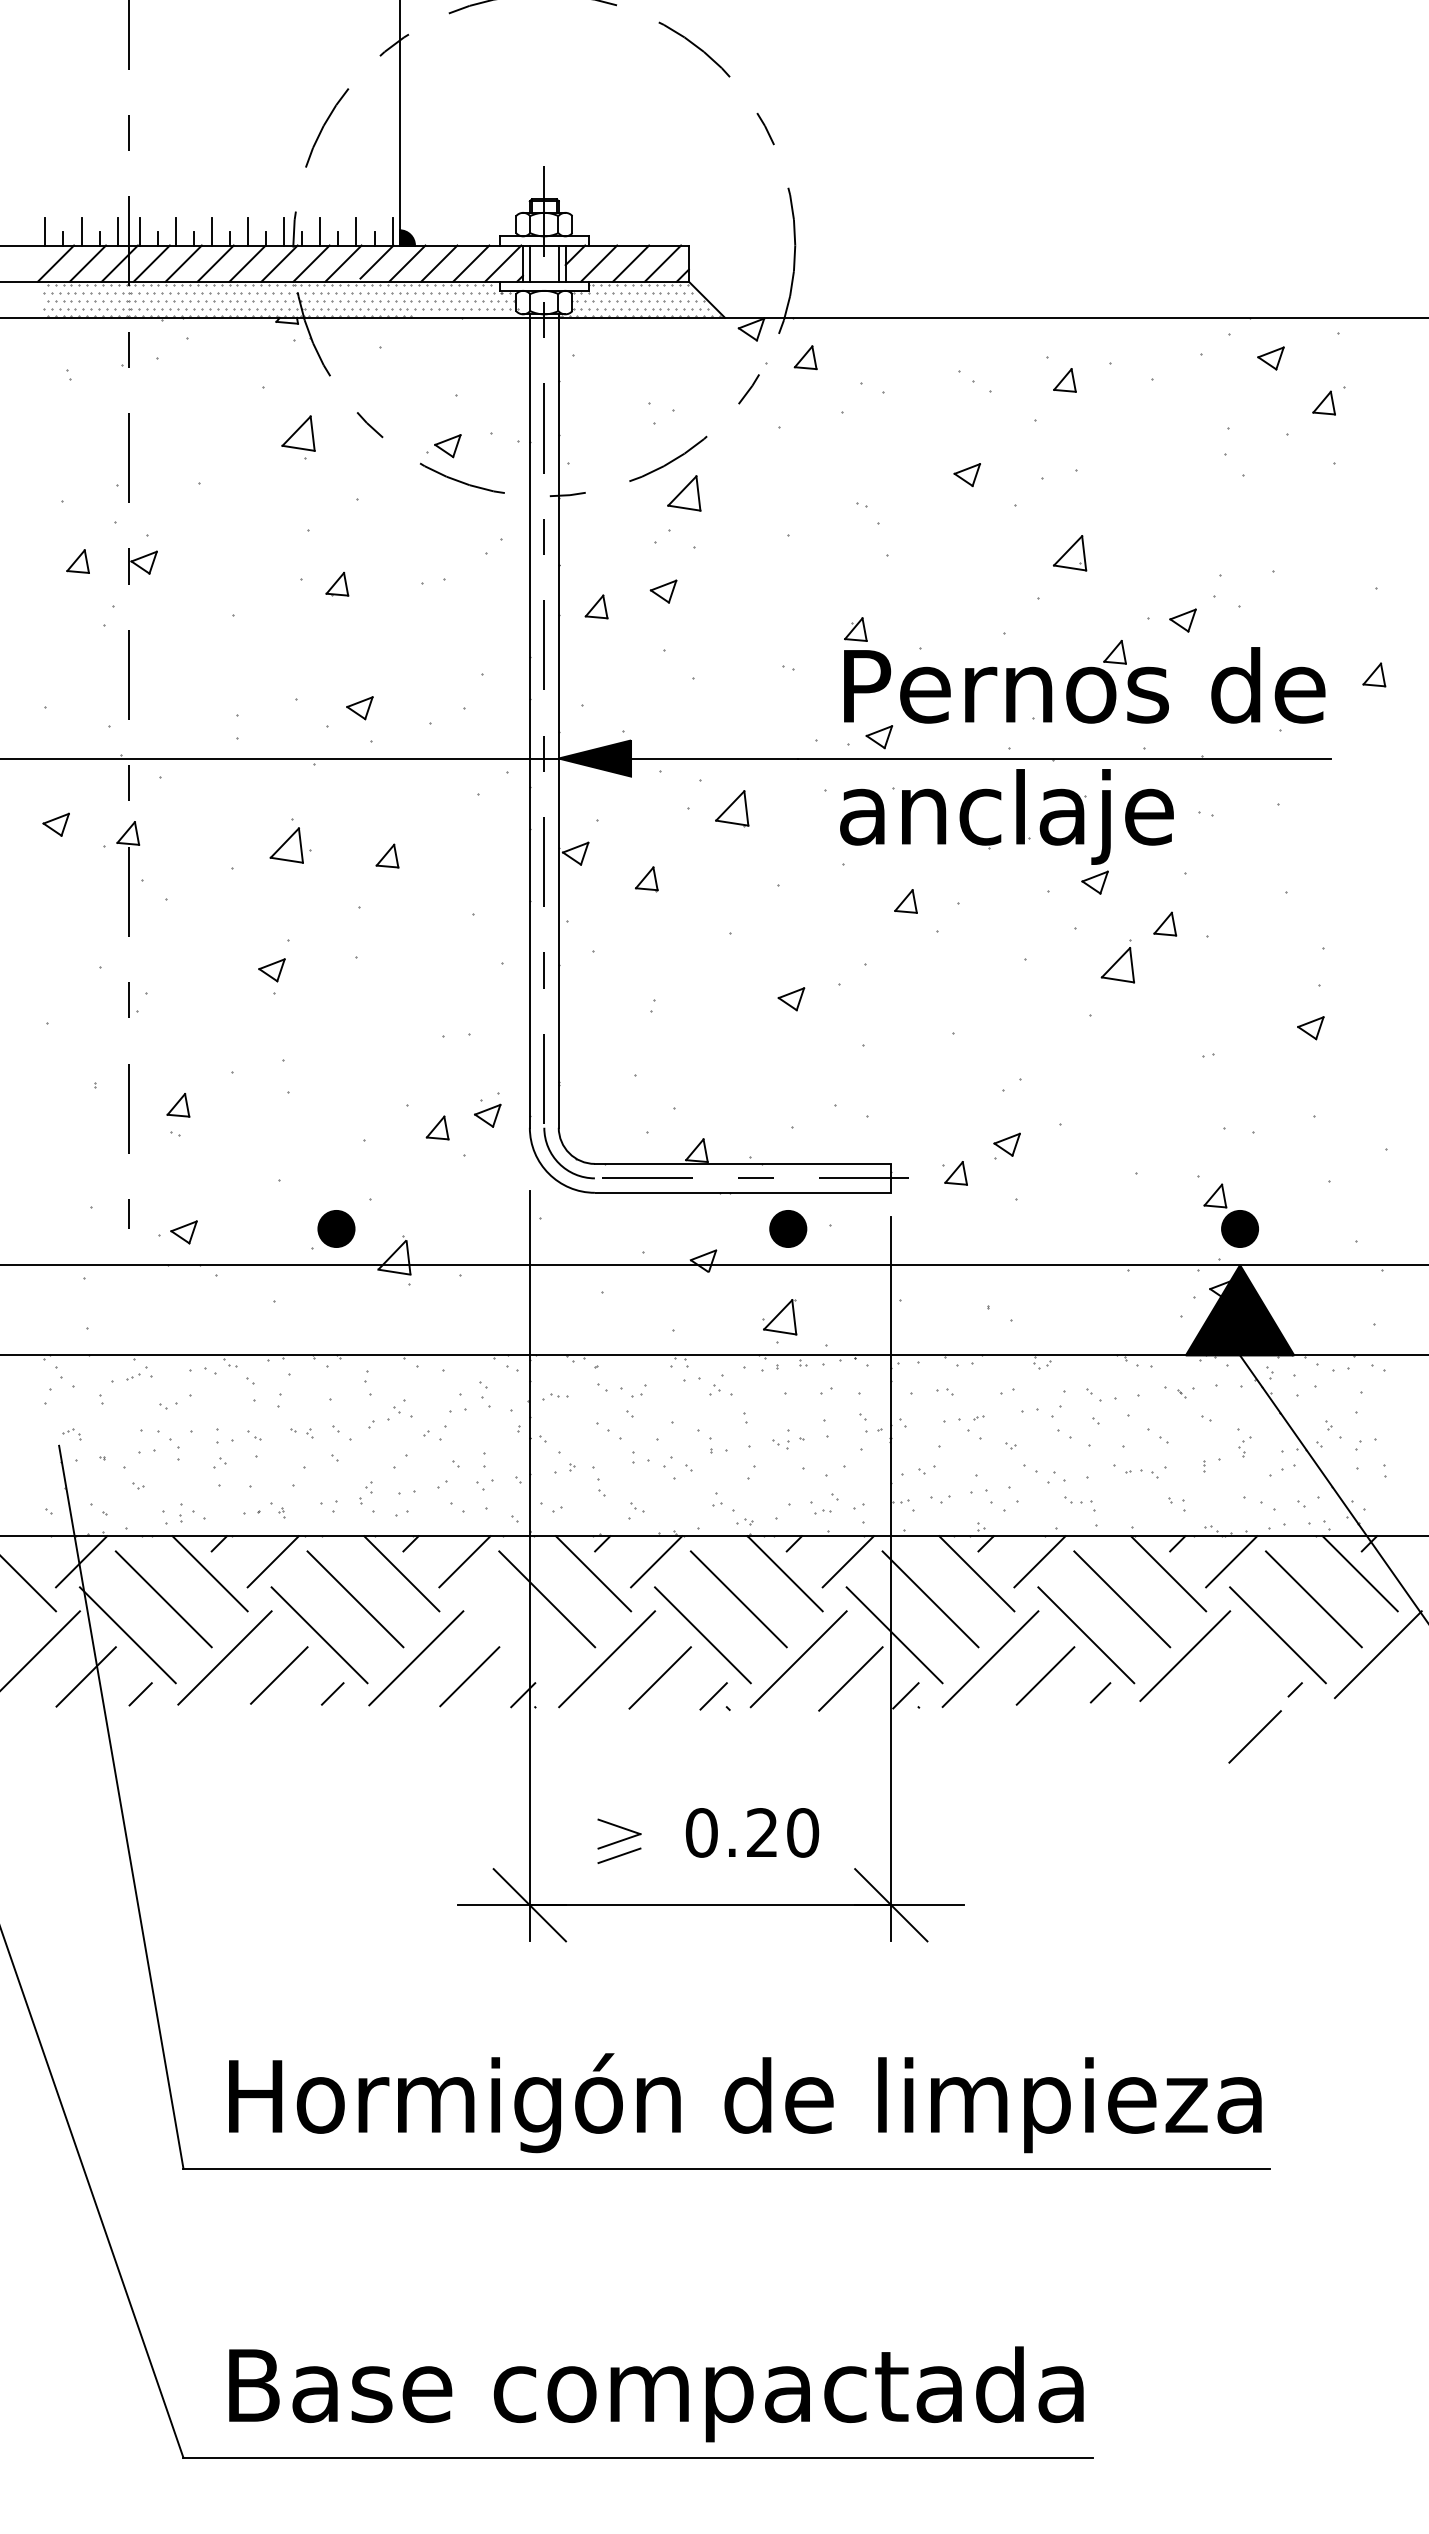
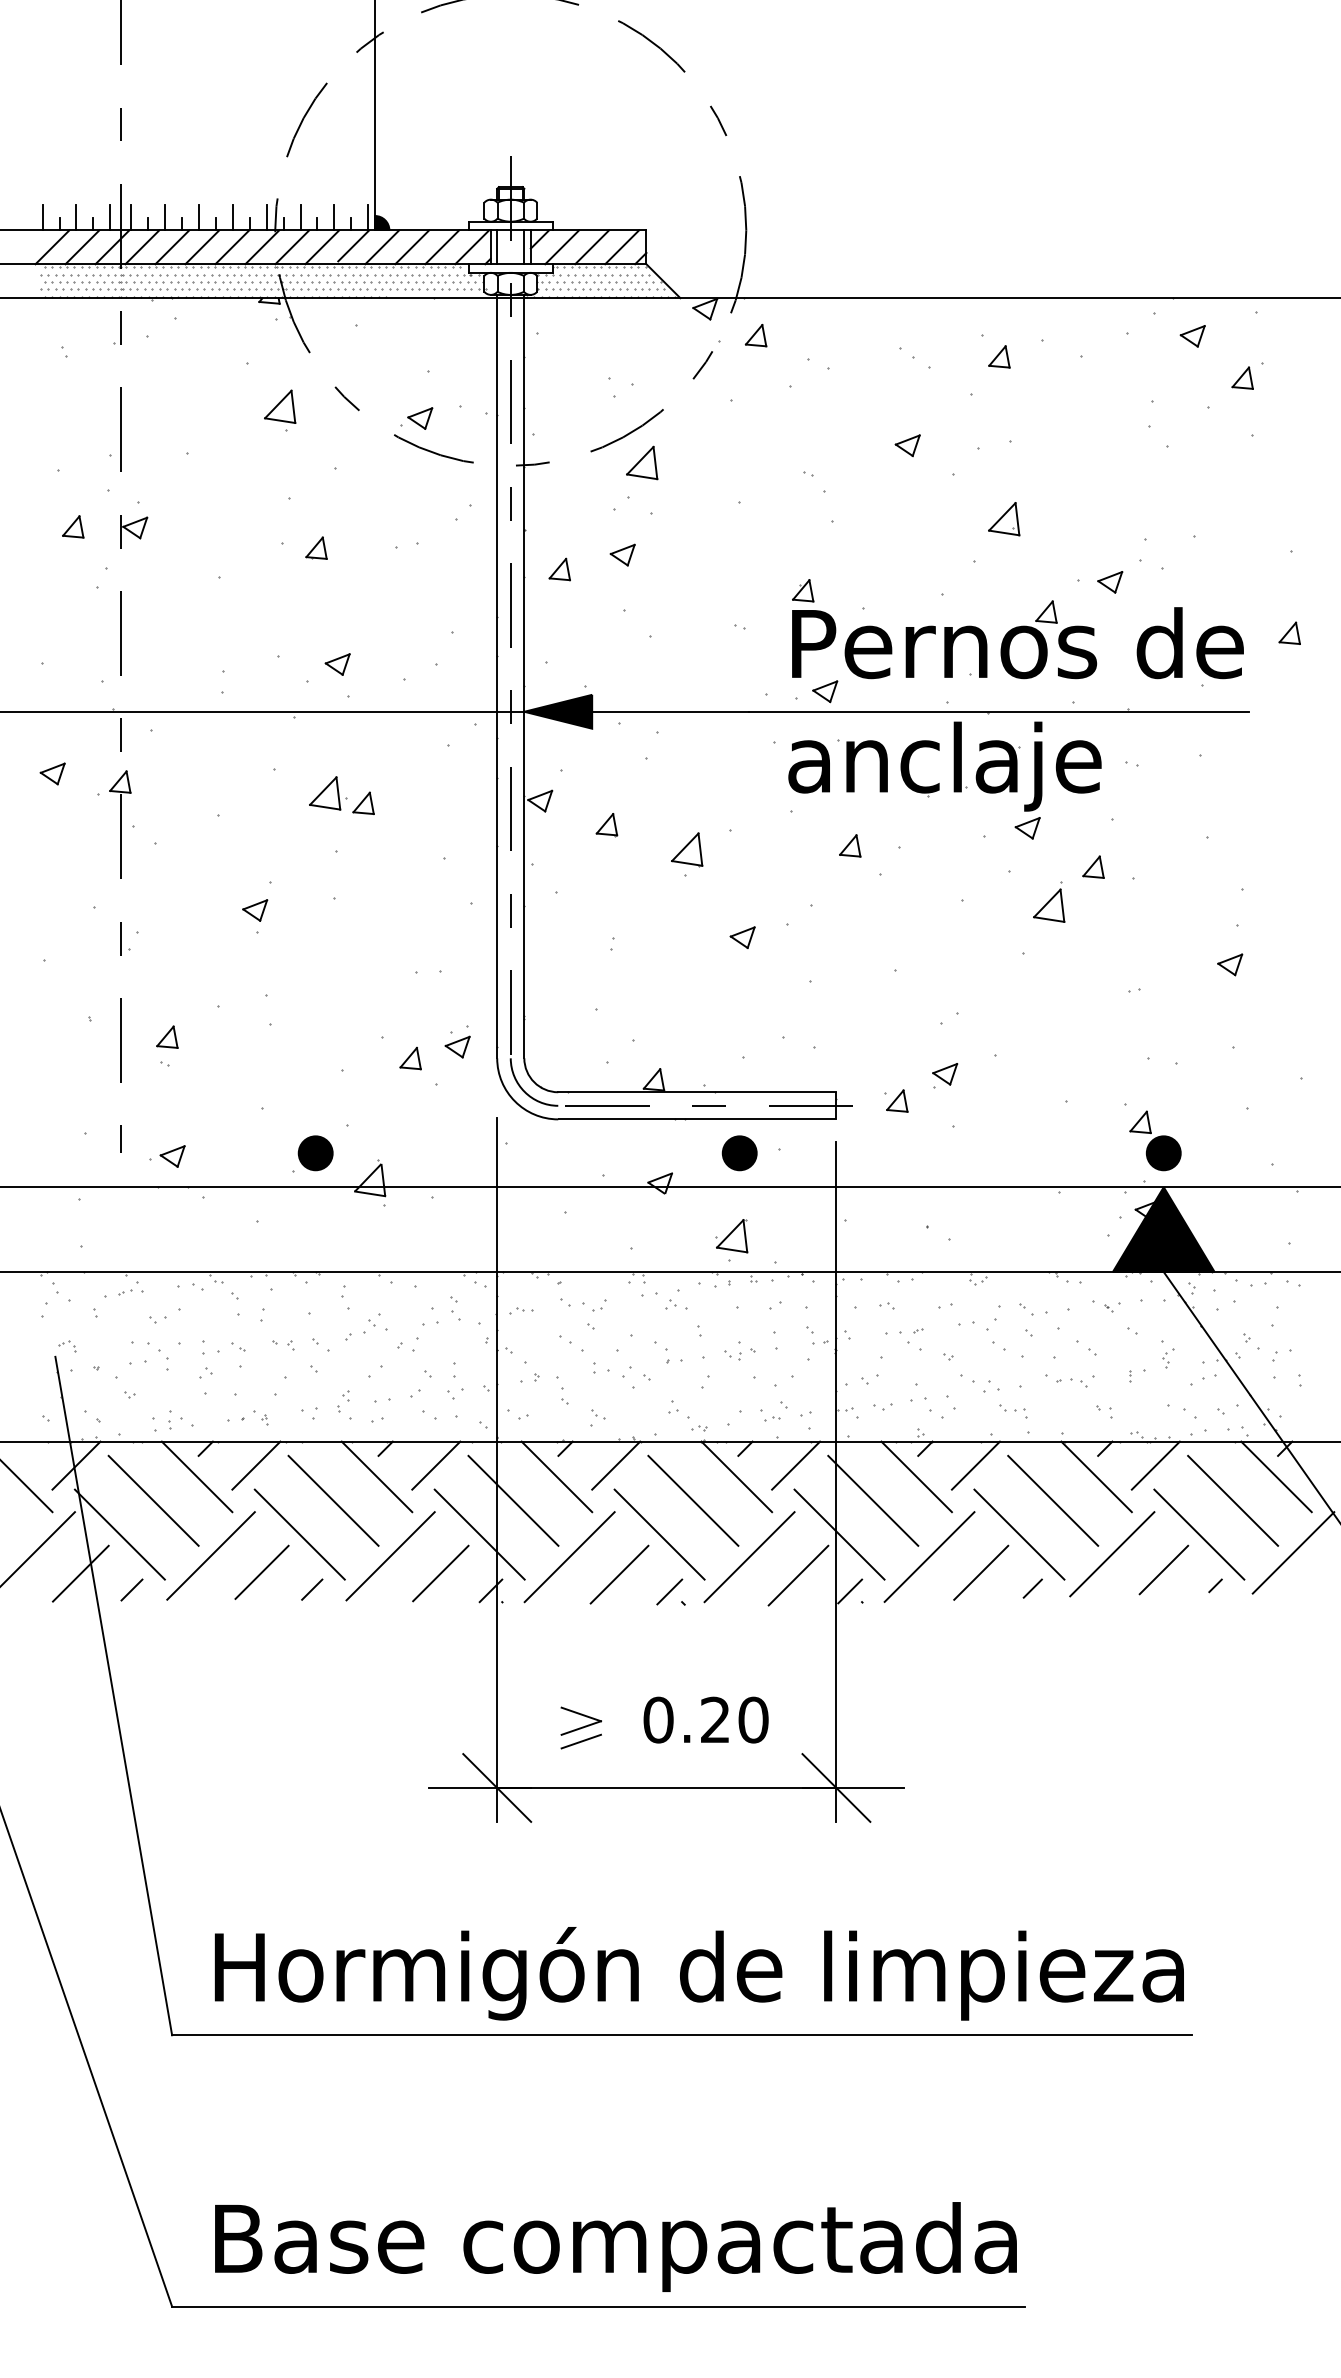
part: (732, 808) -> (687, 849), moved
part: (290, 845) -> (328, 793), moved
line: (510, 1635) -> (479, 1534), added
line: (1254, 1736) -> (1163, 1569), moved

